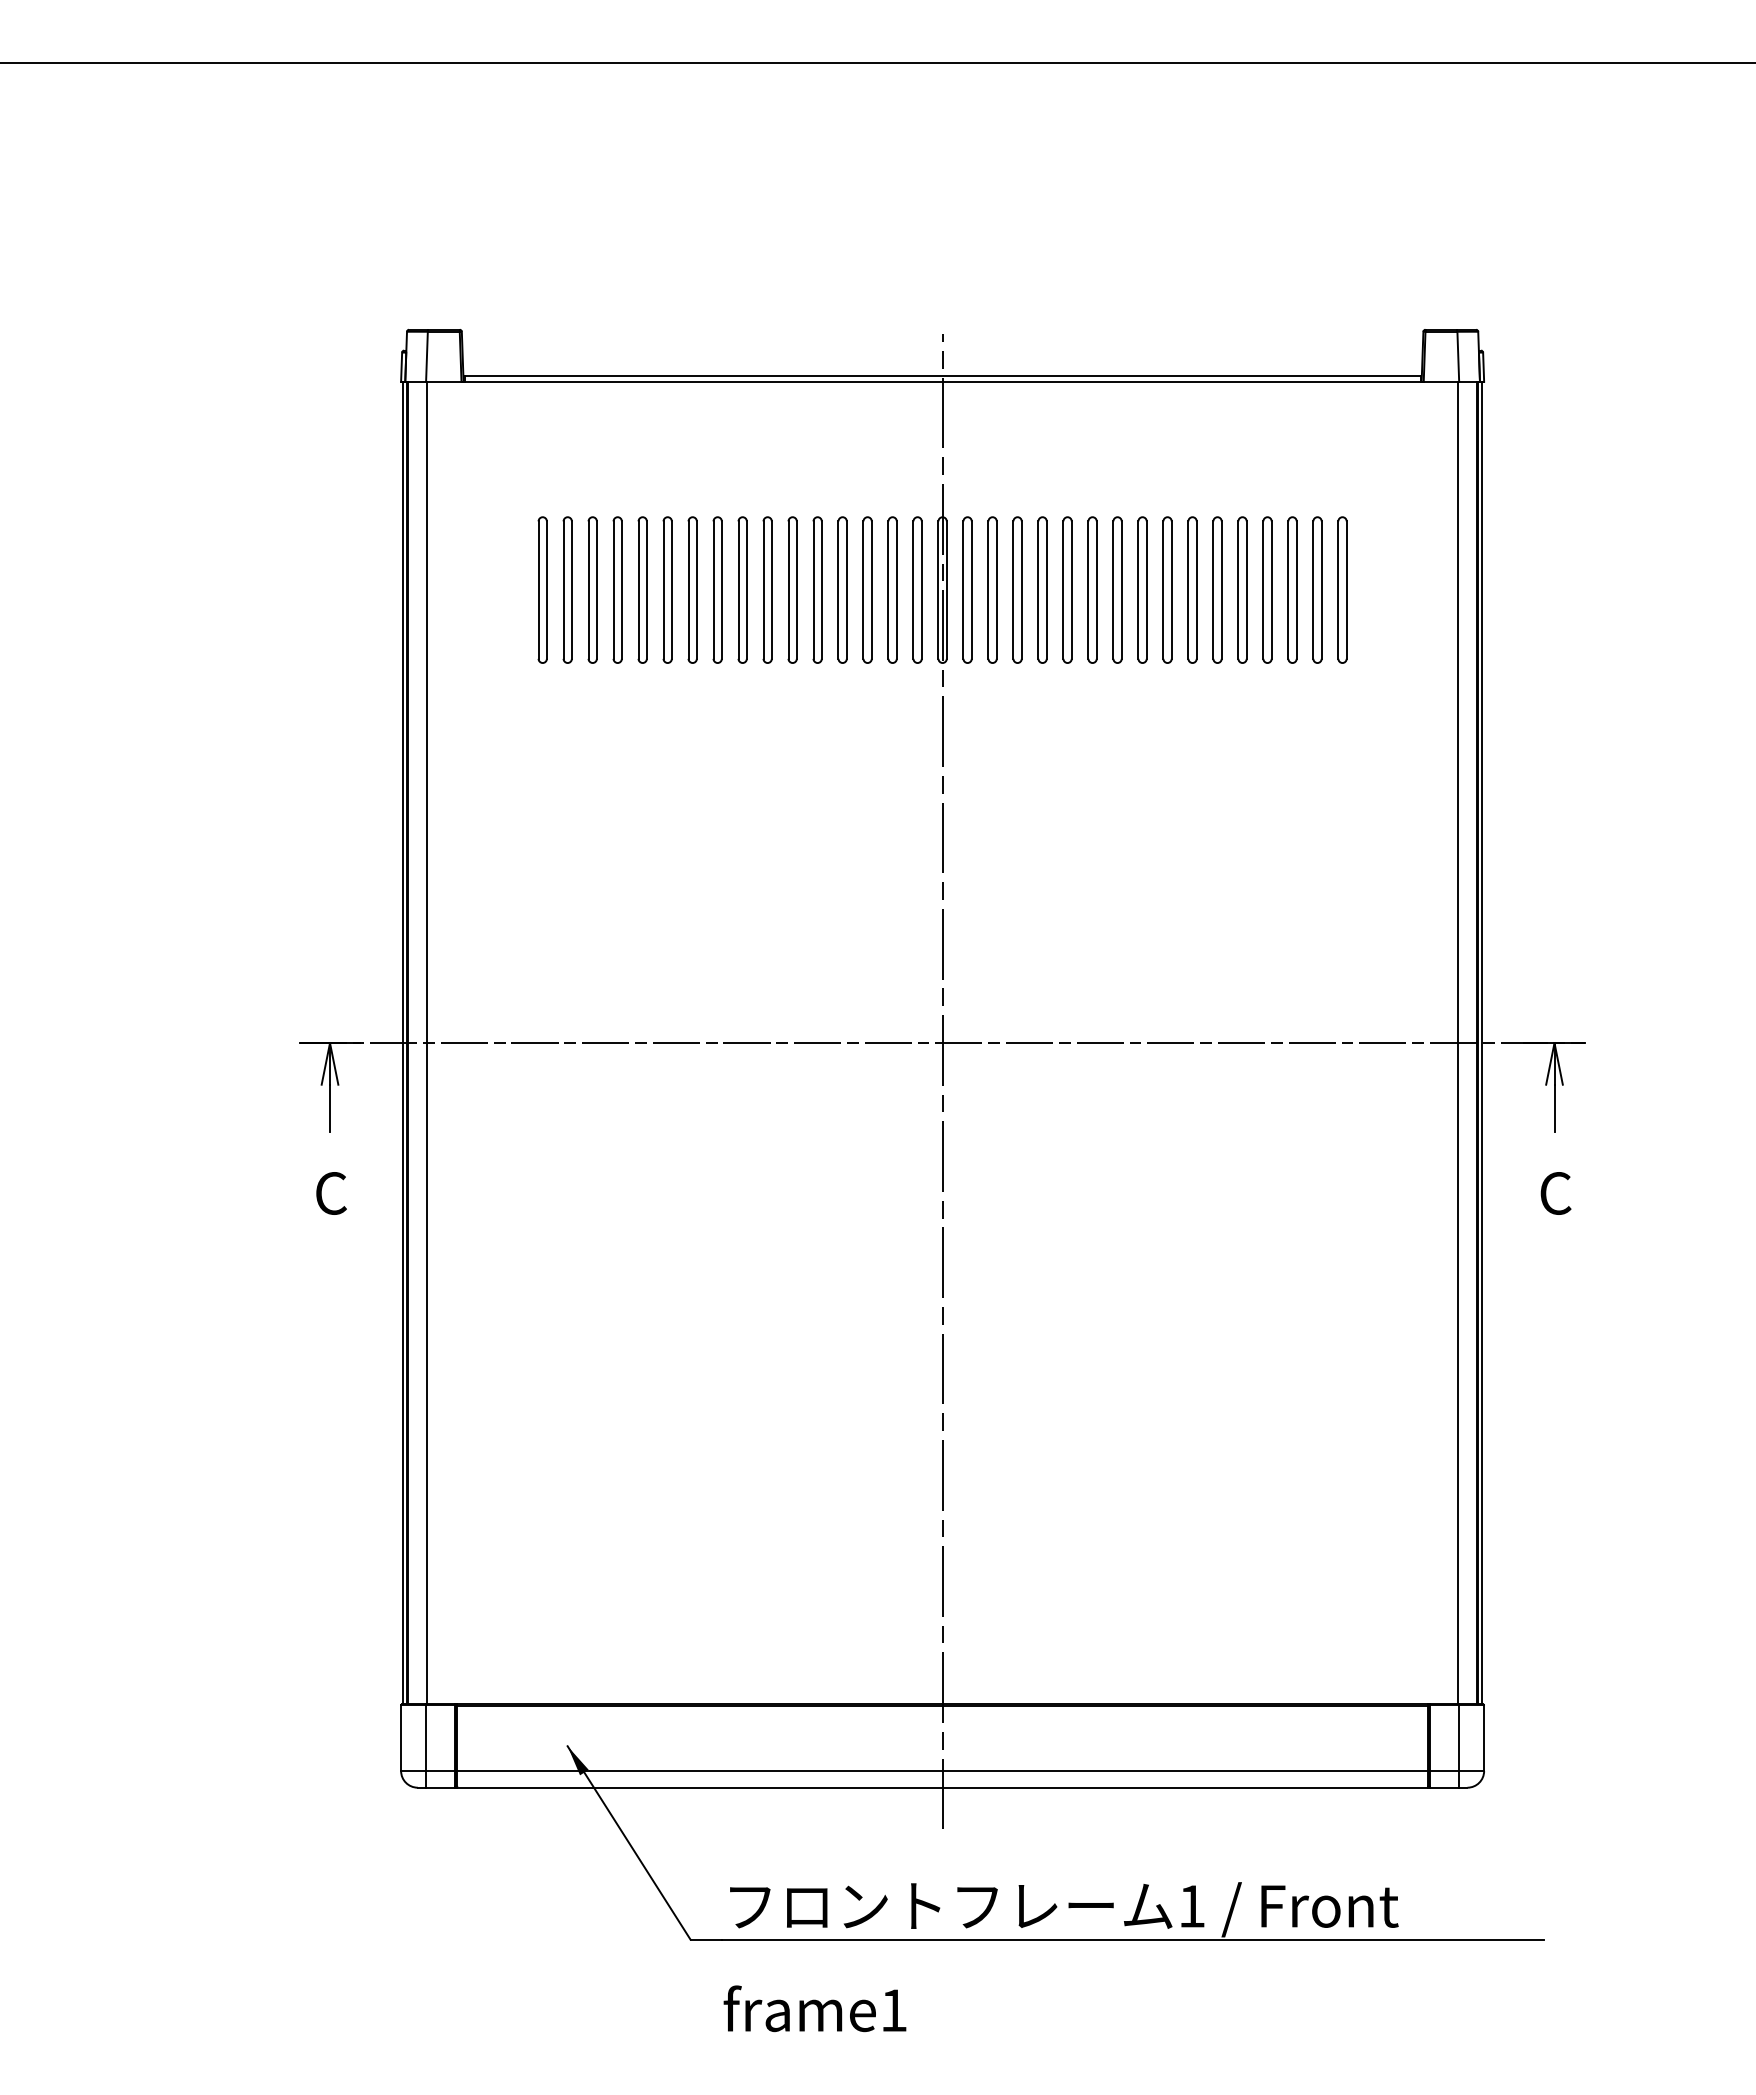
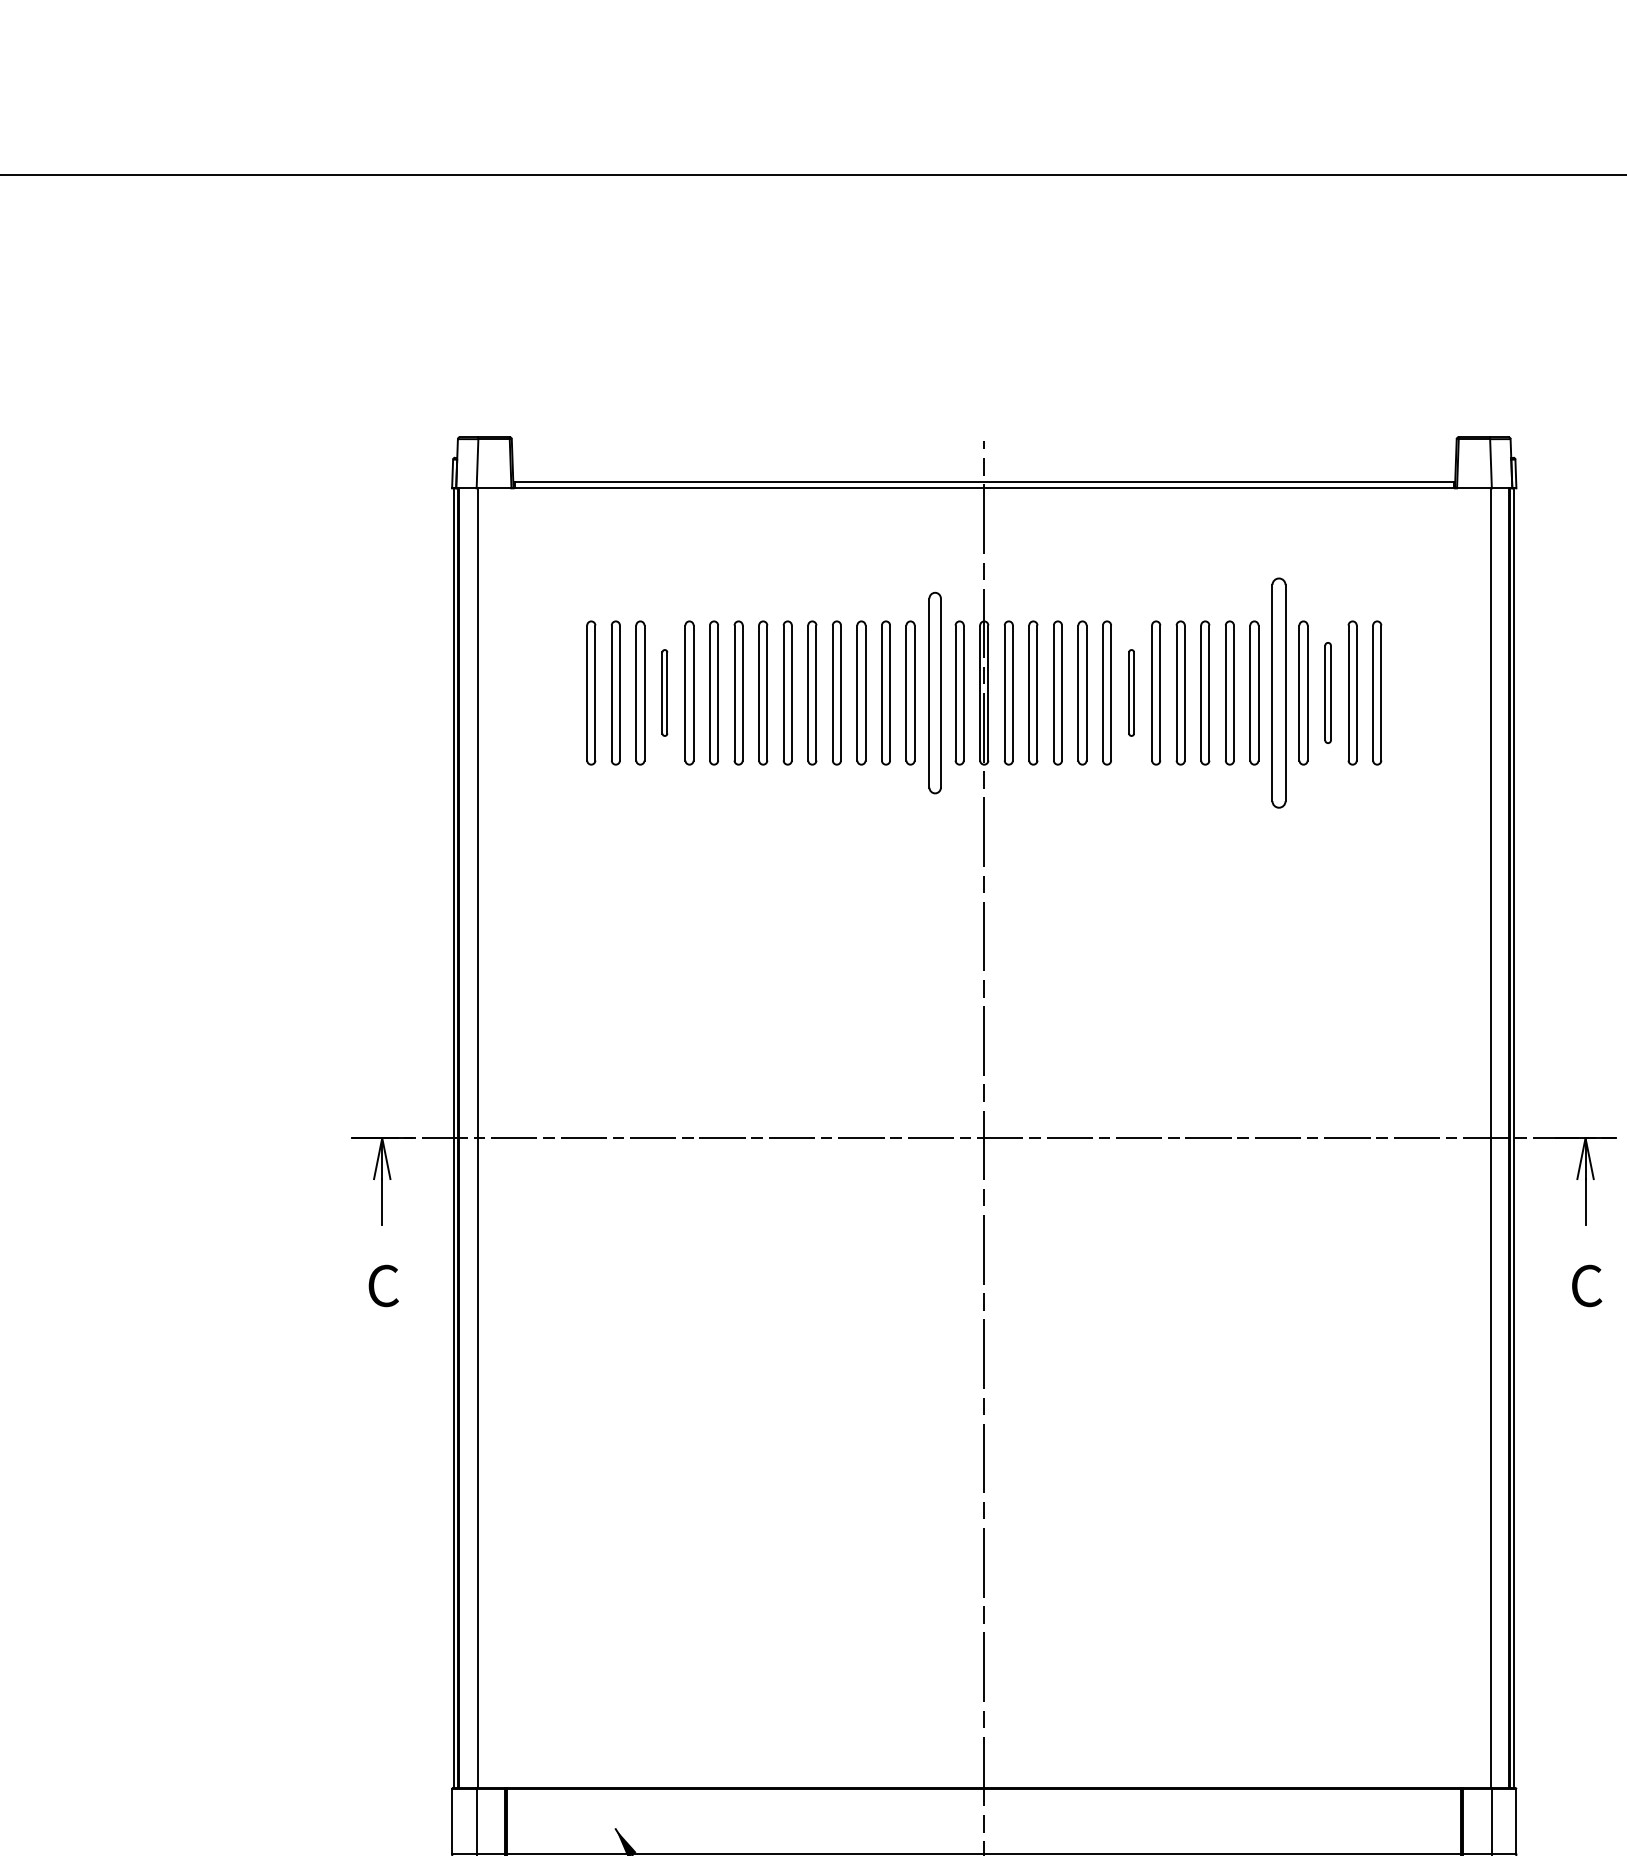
part: (617, 589) -> (664, 692), size x0.6
part: (892, 589) -> (935, 692), size x1.4
part: (1092, 589) -> (1131, 692), size x0.6
part: (1242, 589) -> (1278, 692), size x1.6
part: (1292, 589) -> (1328, 692), size x0.7

